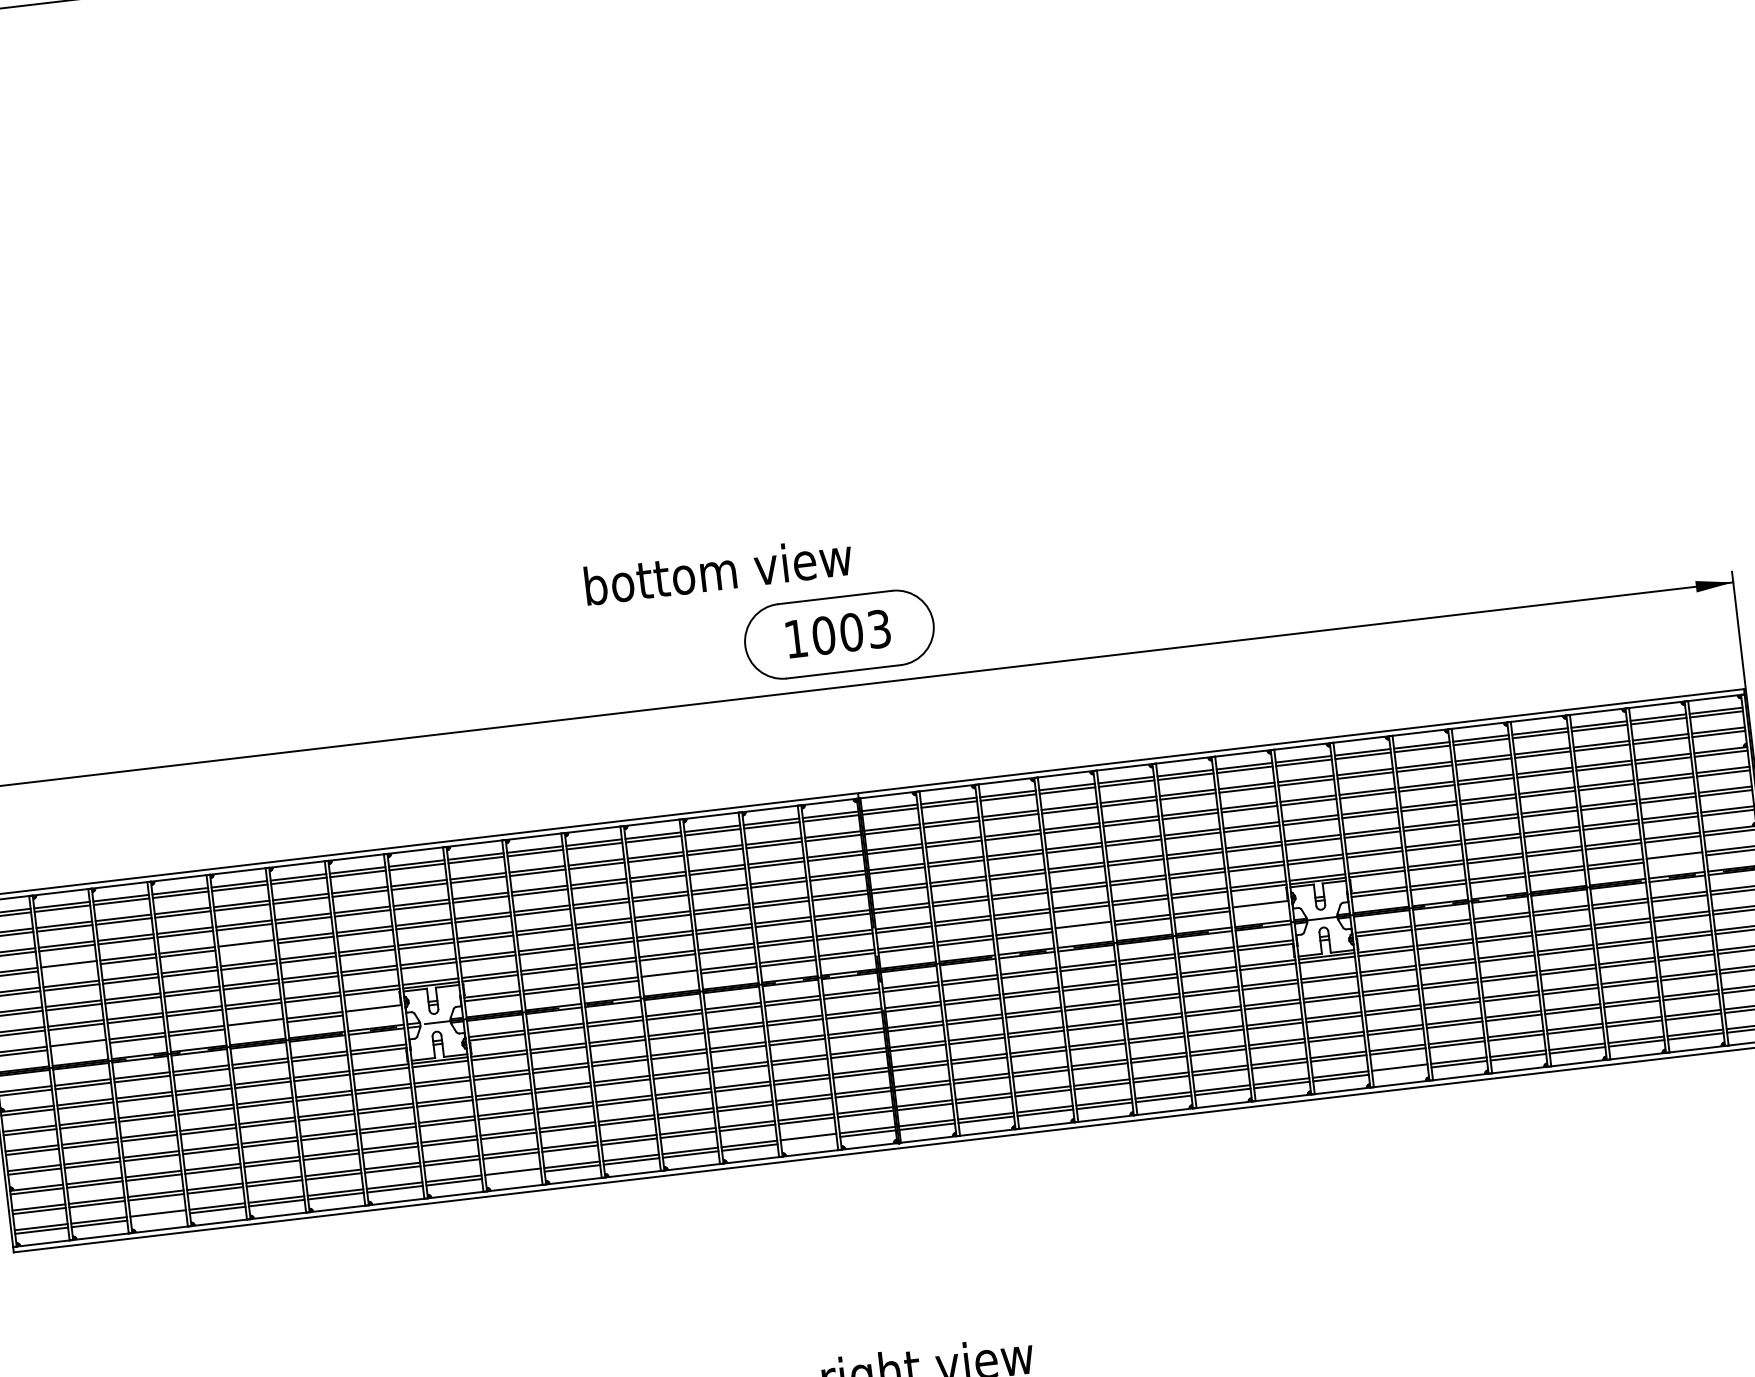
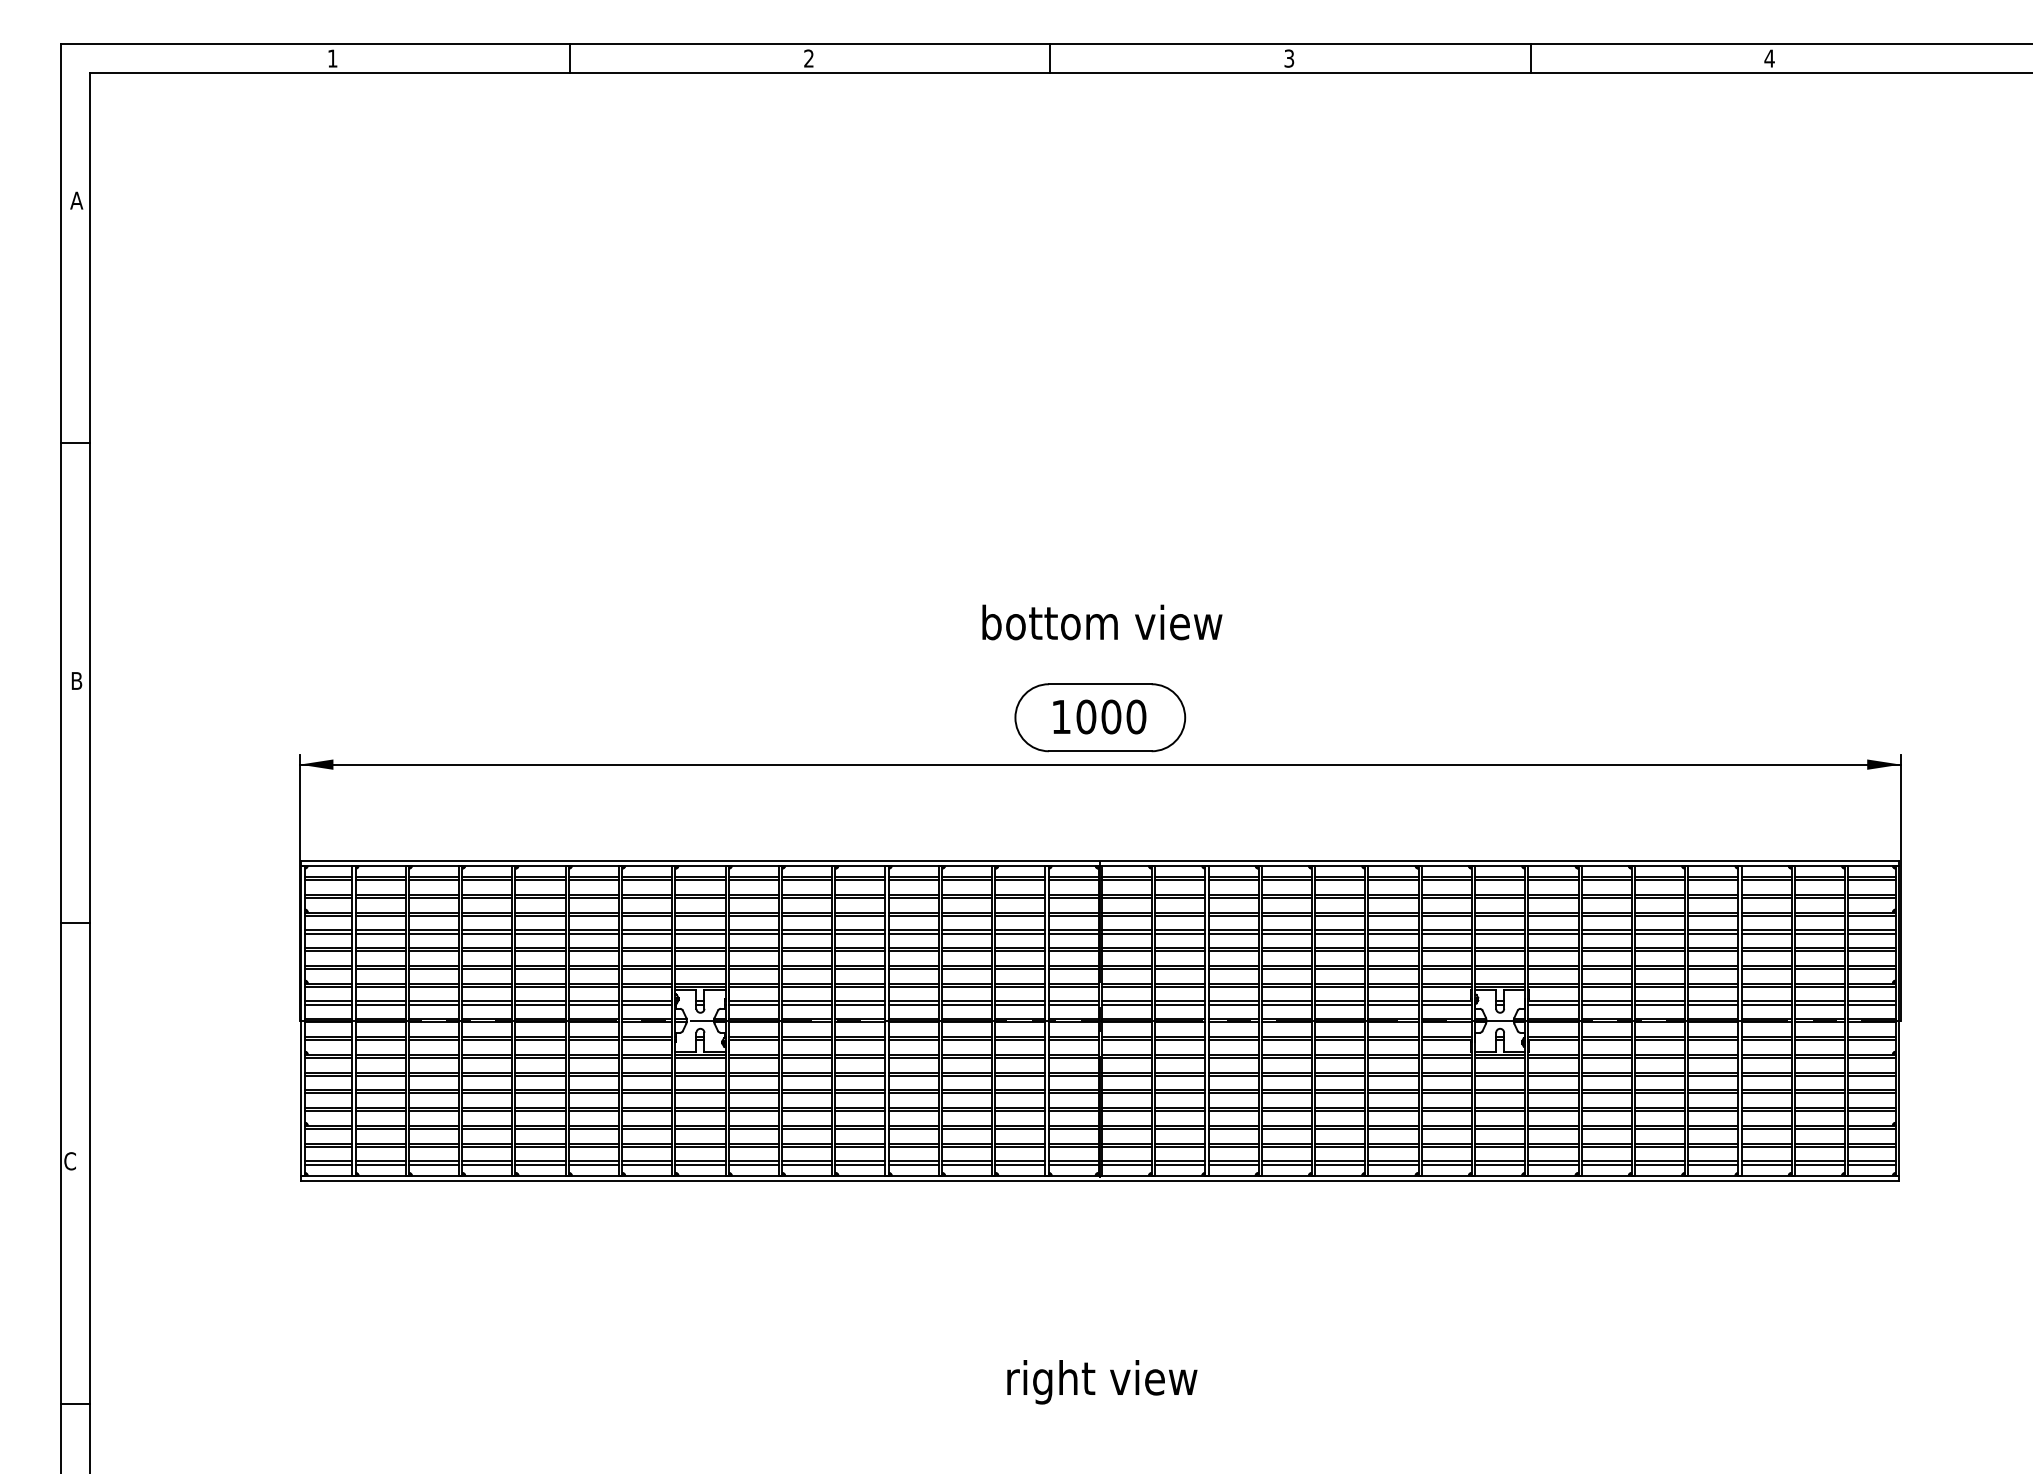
text: (718, 571) -> (1102, 622), moved
text: (879, 628) -> (1136, 716), 1003 -> 1000
line: (1674, 858) -> (1819, 1004), added
line: (1260, 907) -> (1446, 1004), added
line: (1083, 928) -> (1286, 1004), added
line: (246, 946) -> (540, 933), added
line: (69, 967) -> (380, 933), added
line: (669, 977) -> (913, 1004), added
line: (374, 1011) -> (647, 1004), added
line: (255, 1025) -> (540, 1004), added
line: (78, 1046) -> (380, 1004), added
line: (1400, 1071) -> (1553, 1164), added
line: (809, 1140) -> (1020, 1164), added
line: (513, 1175) -> (753, 1164), added
line: (158, 1216) -> (433, 1164), added

